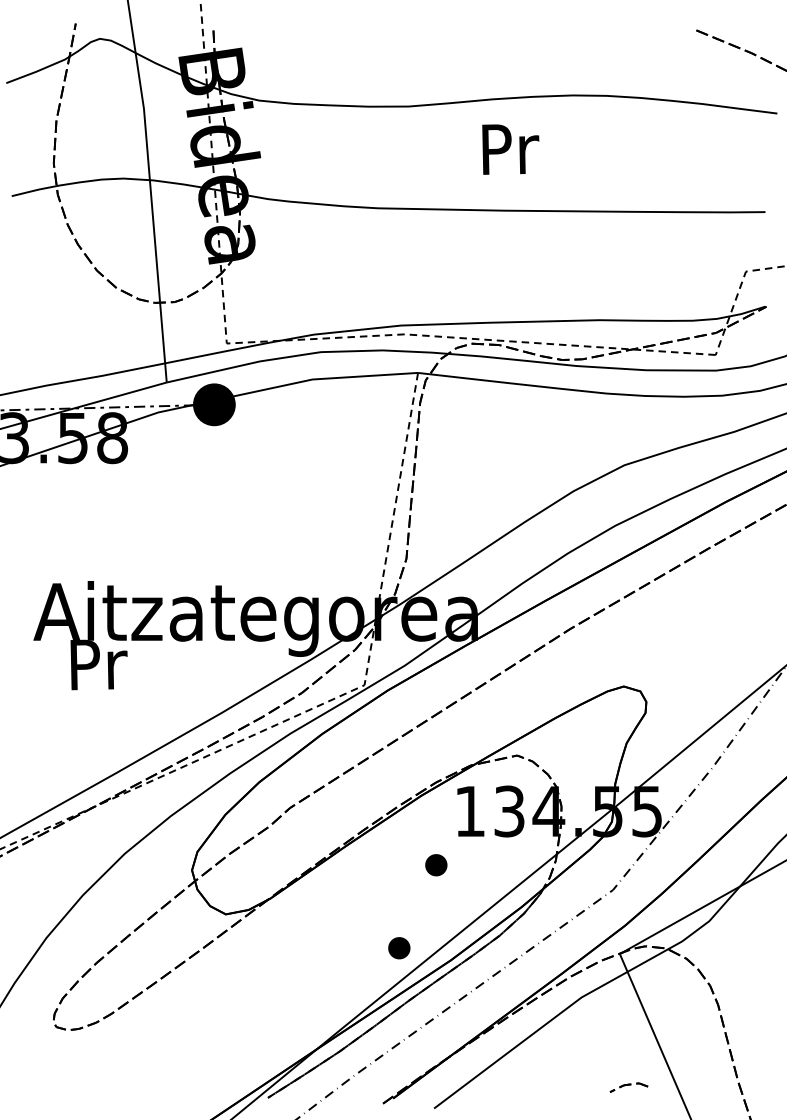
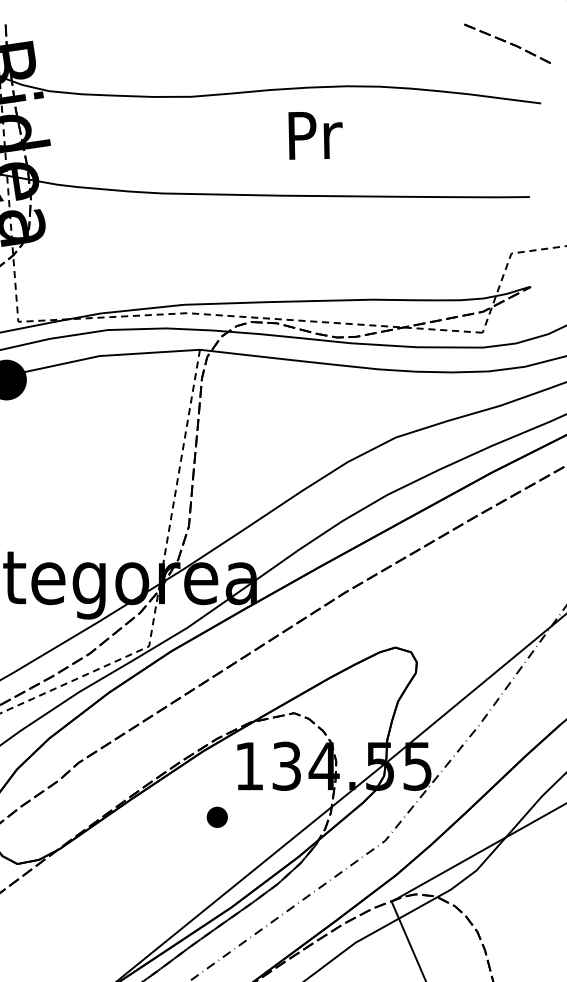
text: (510, 149) -> (315, 135), moved
part: (399, 948) -> (182, 896), removed

